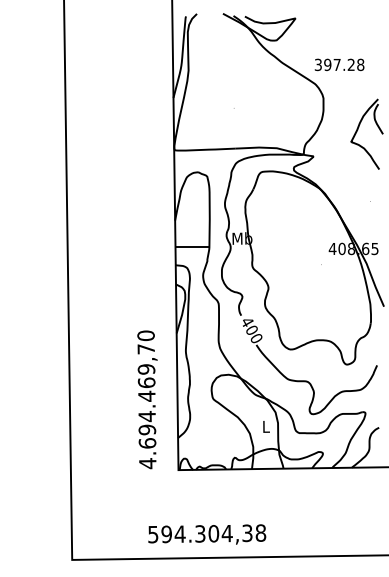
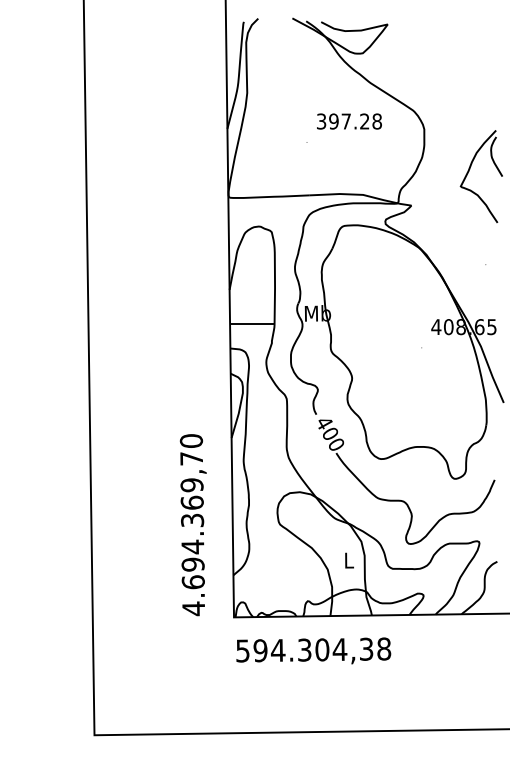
text: (339, 64) -> (349, 121), moved
text: (146, 396) -> (192, 520), 4.694.469,70 -> 4.694.369,70
text: (207, 534) -> (313, 650), moved

